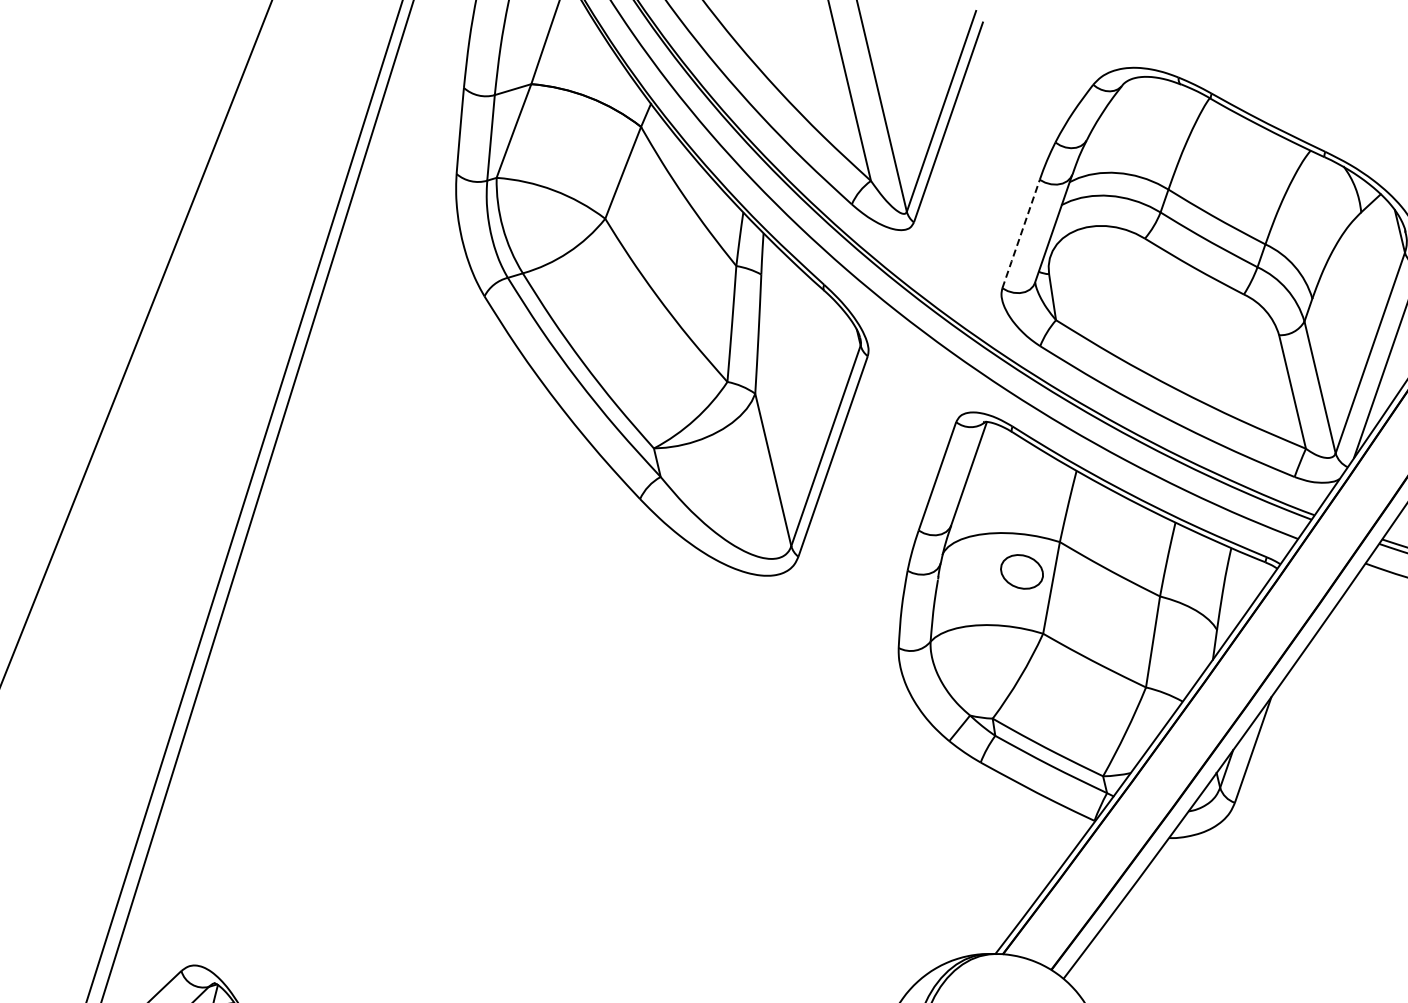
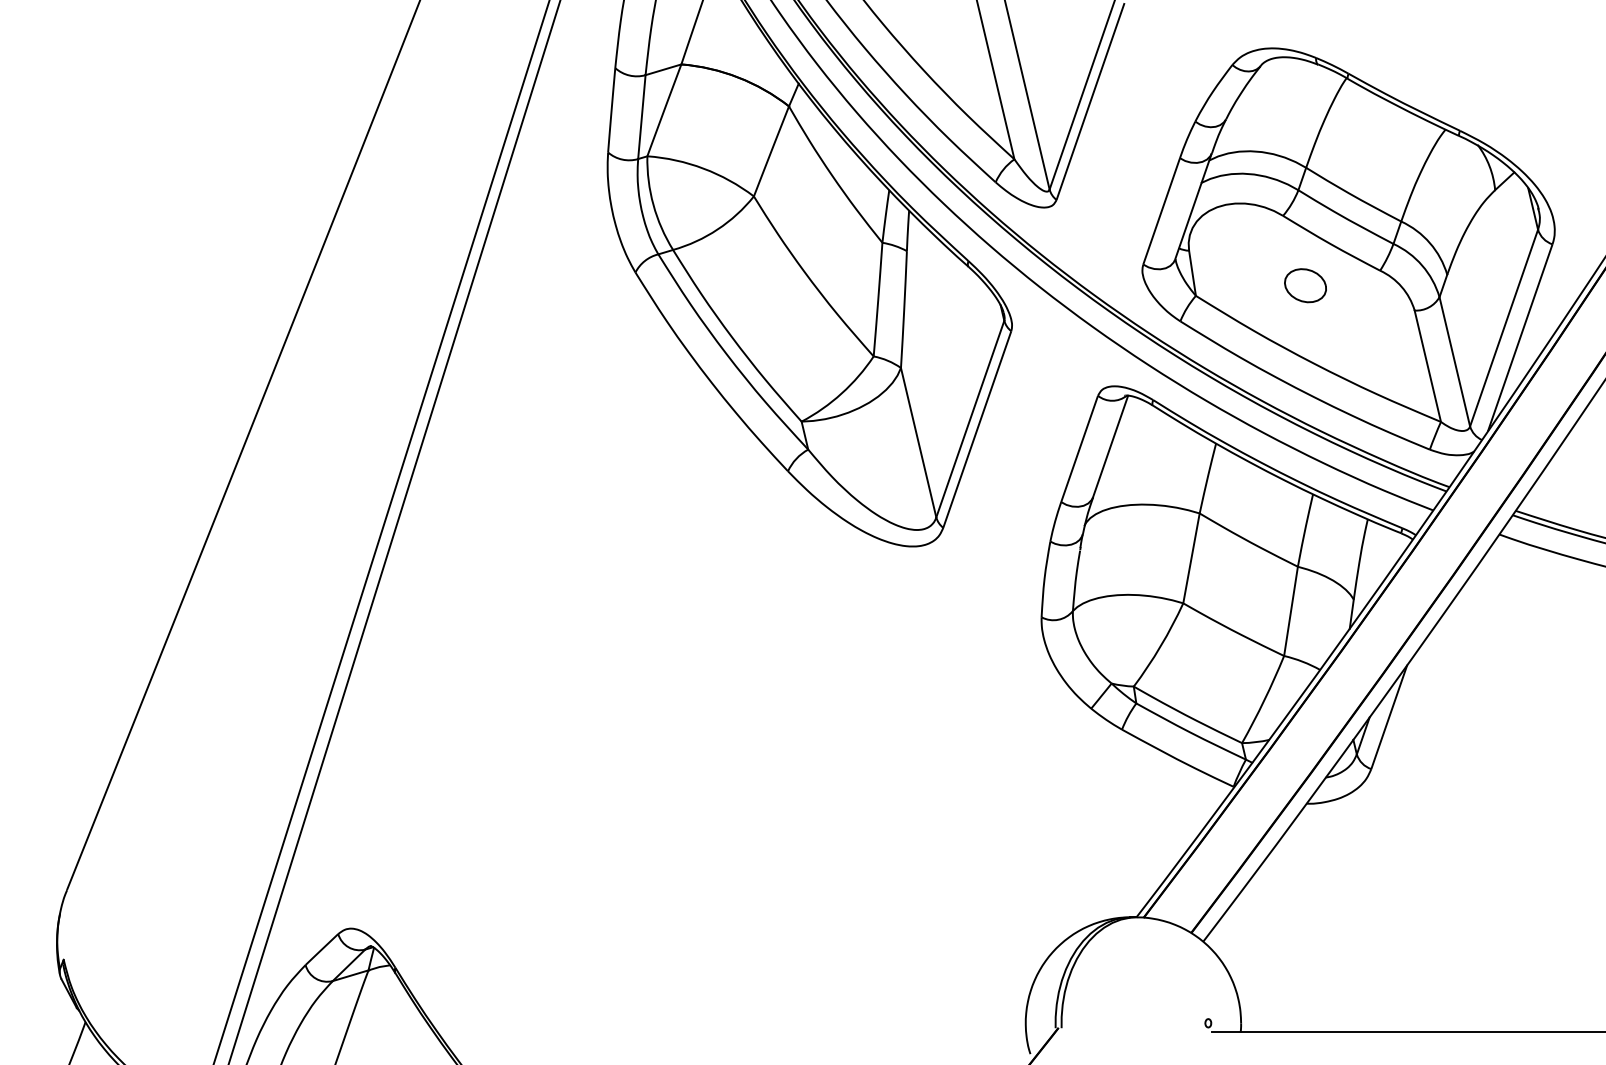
line: (1020, 234) -> (1161, 211), dashed -> solid
part: (1021, 571) -> (1305, 285), moved

